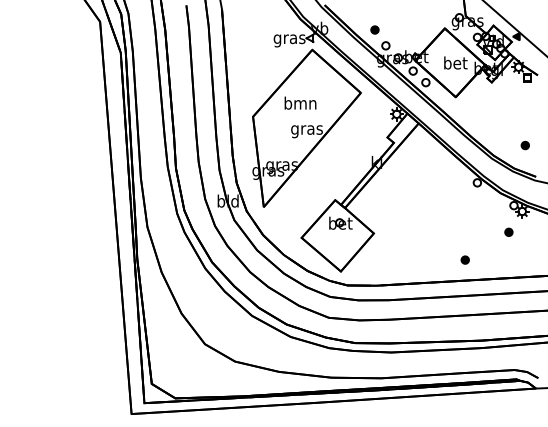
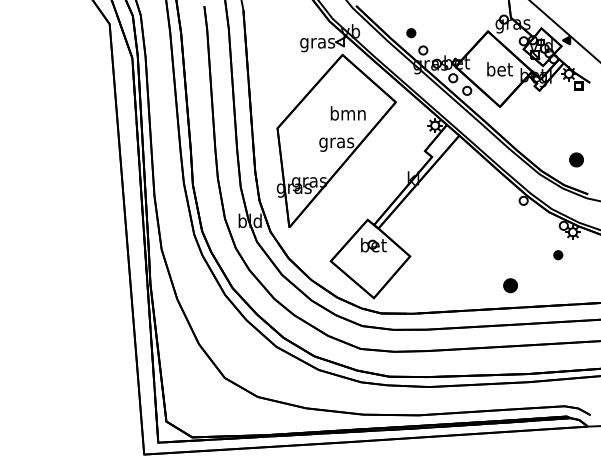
text: (300, 102) -> (348, 112), moved
part: (524, 145) -> (575, 159), size x1.6
part: (464, 259) -> (509, 284), size x1.6

